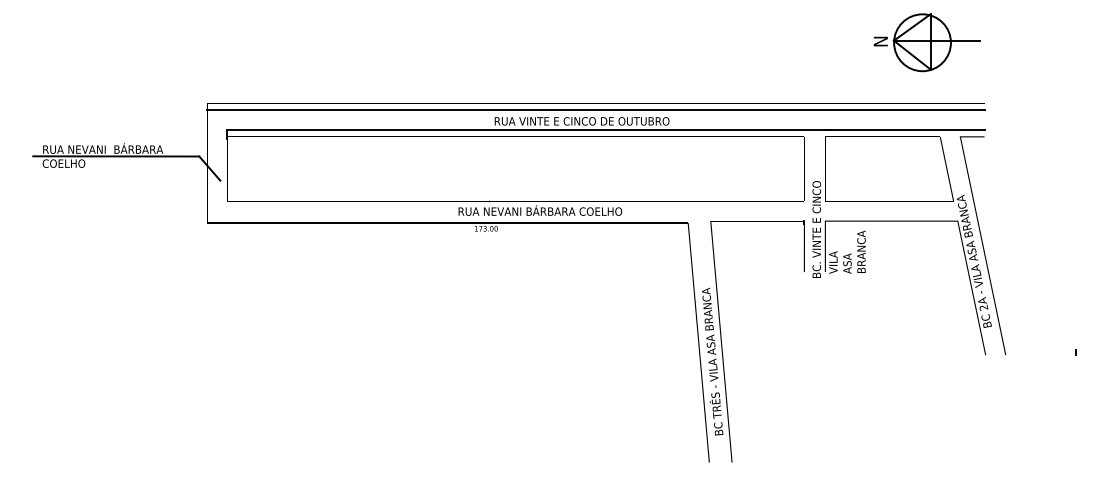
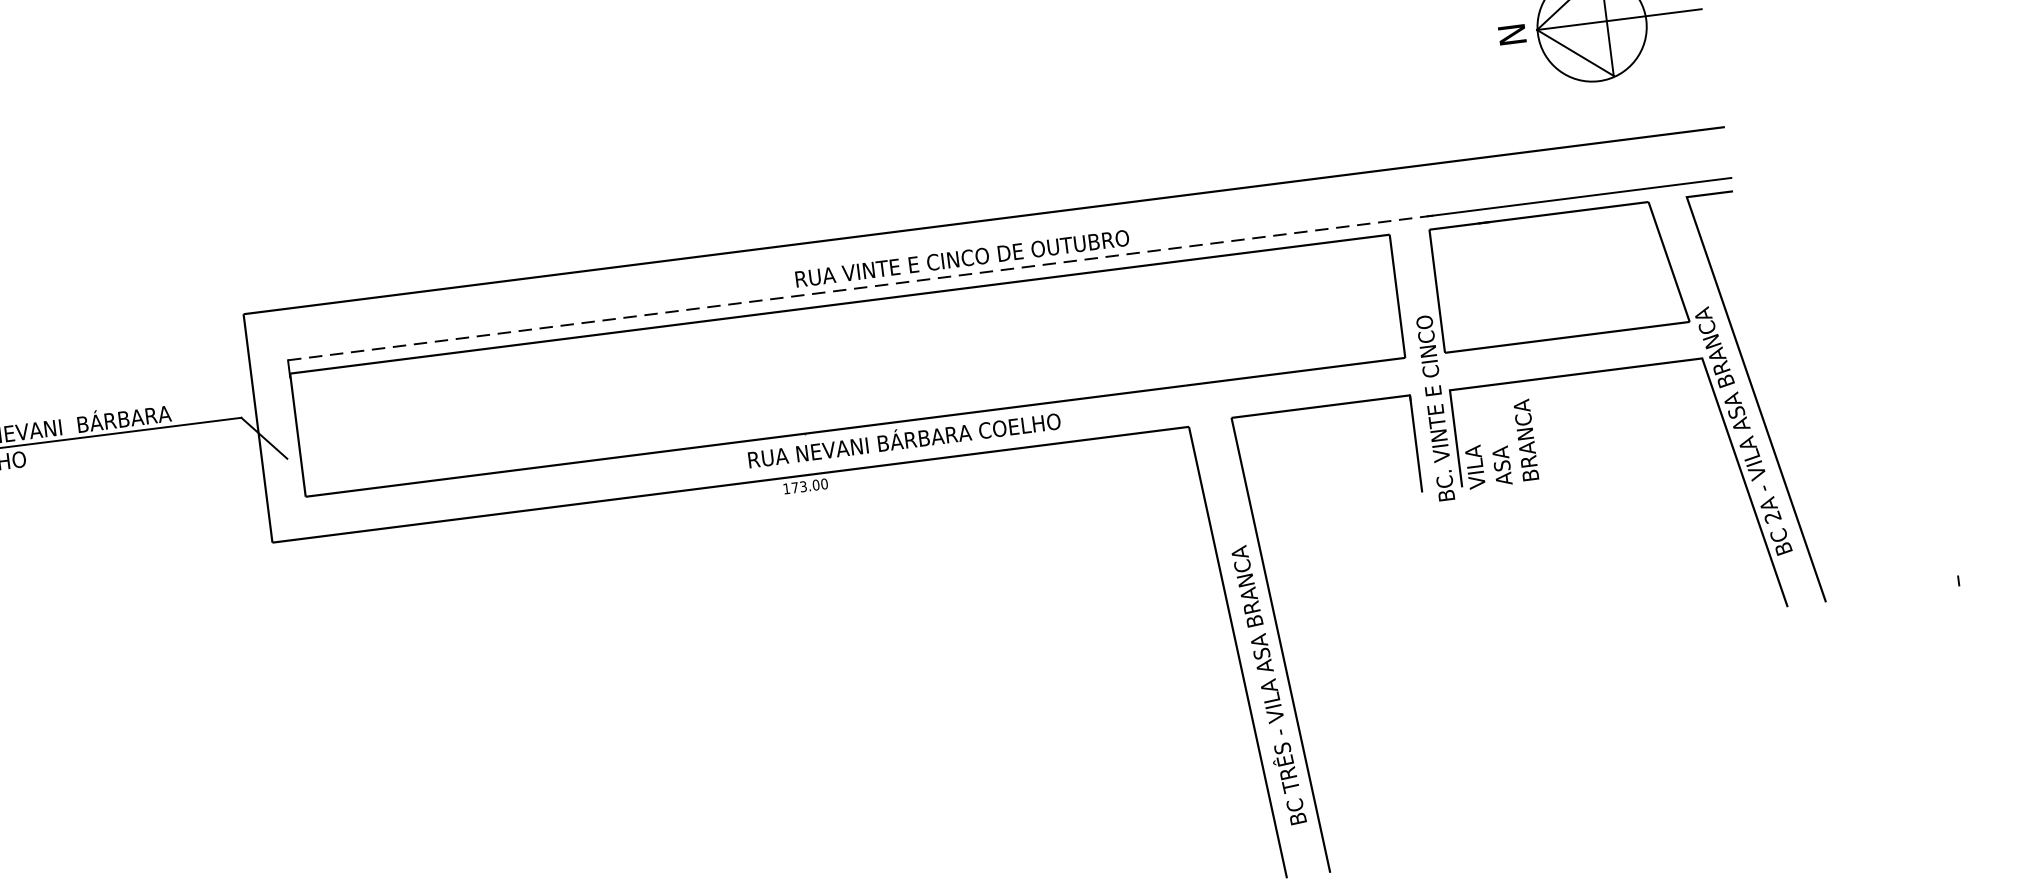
line: (595, 110) -> (985, 234), removed
line: (527, 129) -> (860, 287), solid -> dashed

